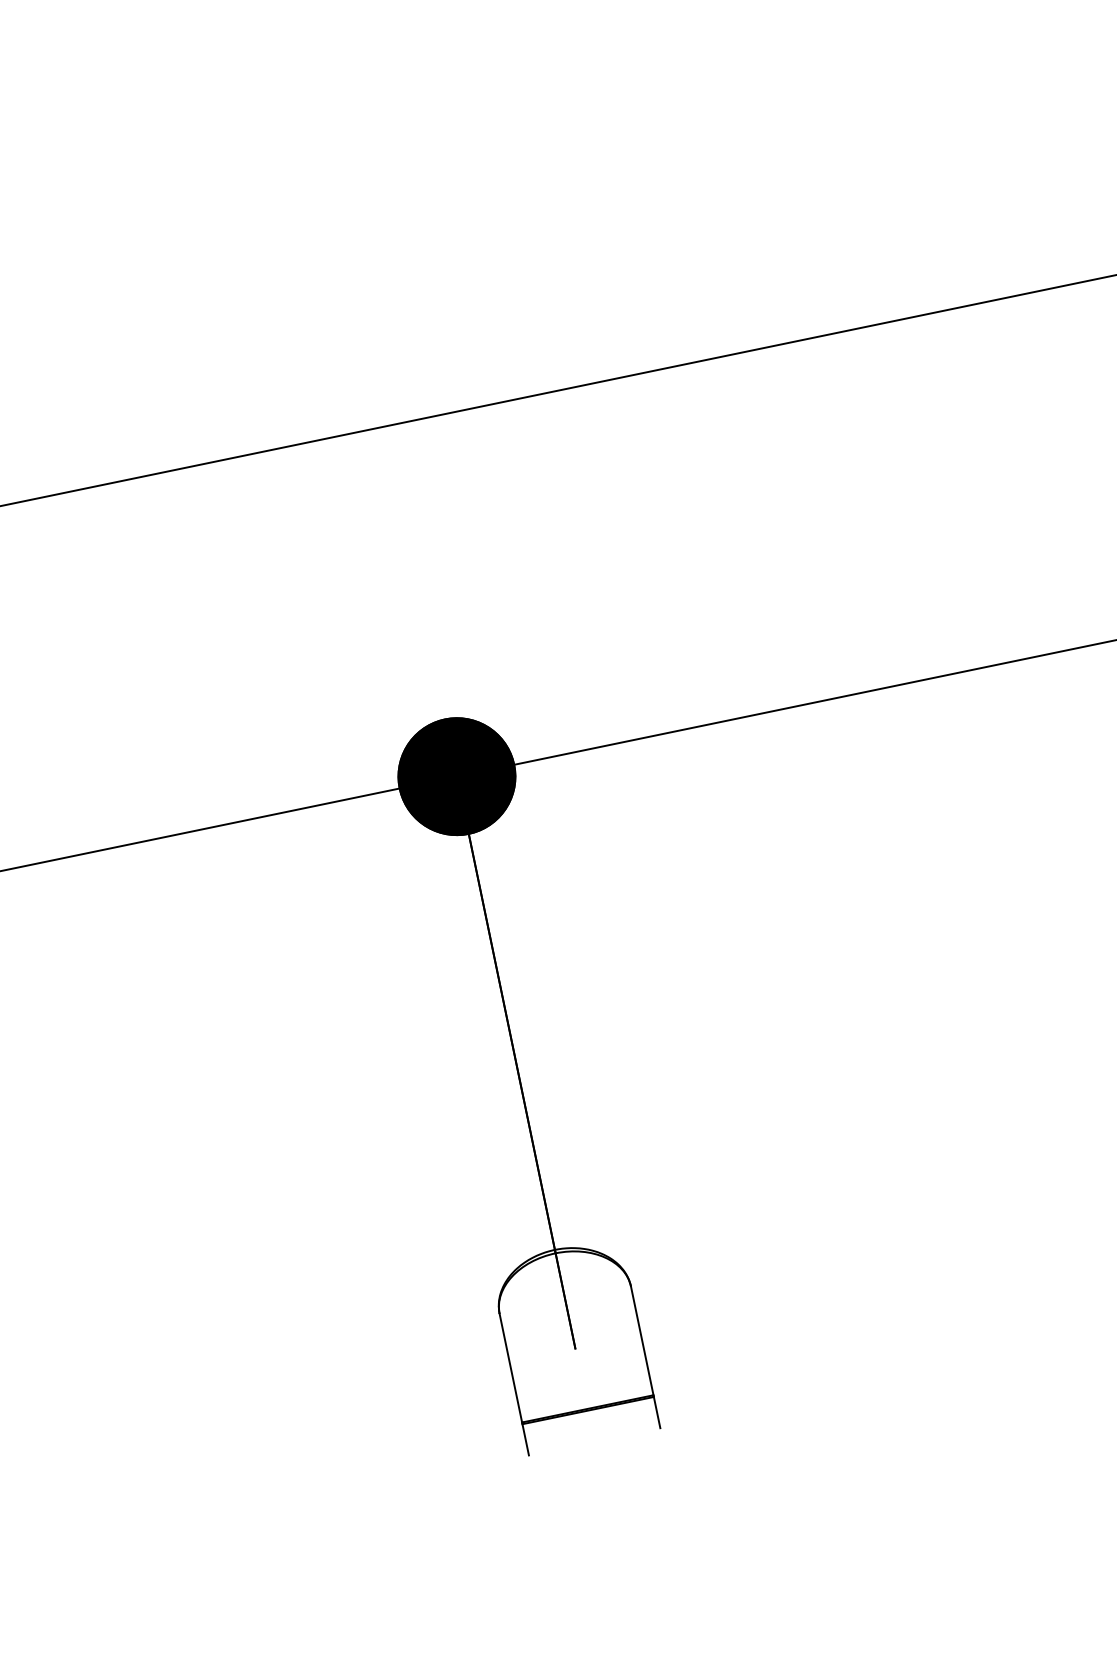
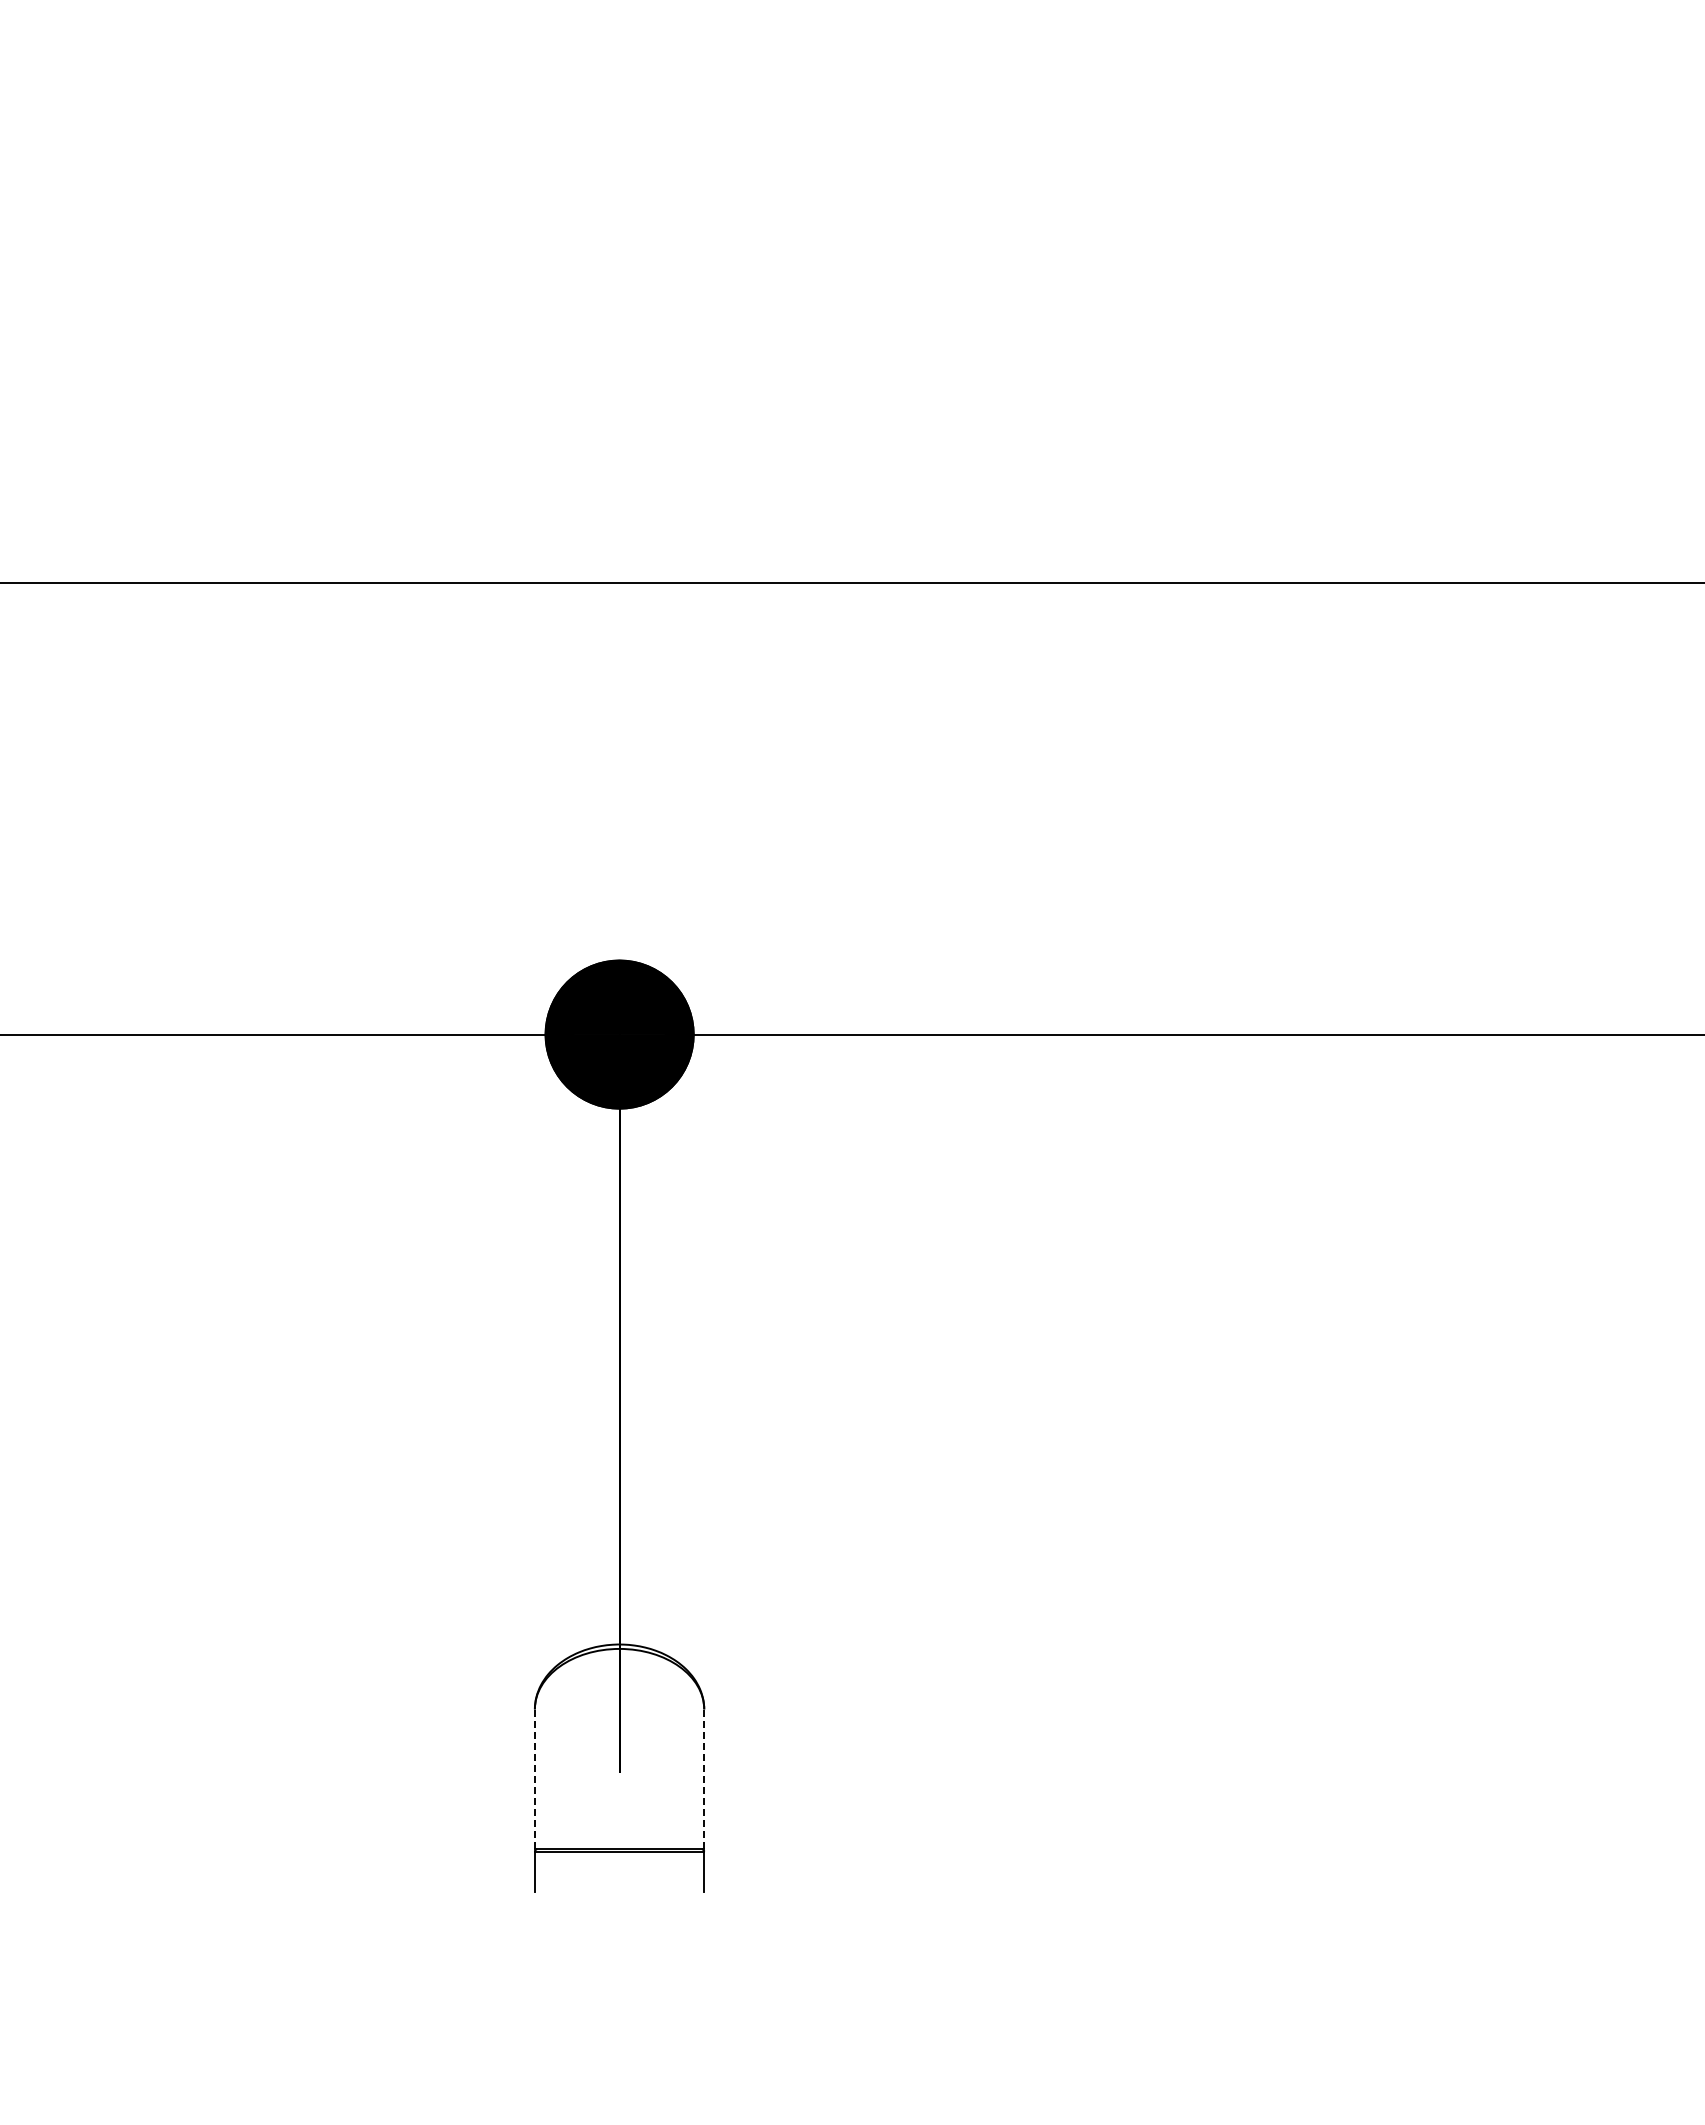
line: (642, 1341) -> (704, 1779), solid -> dashed
line: (510, 1368) -> (534, 1779), solid -> dashed

